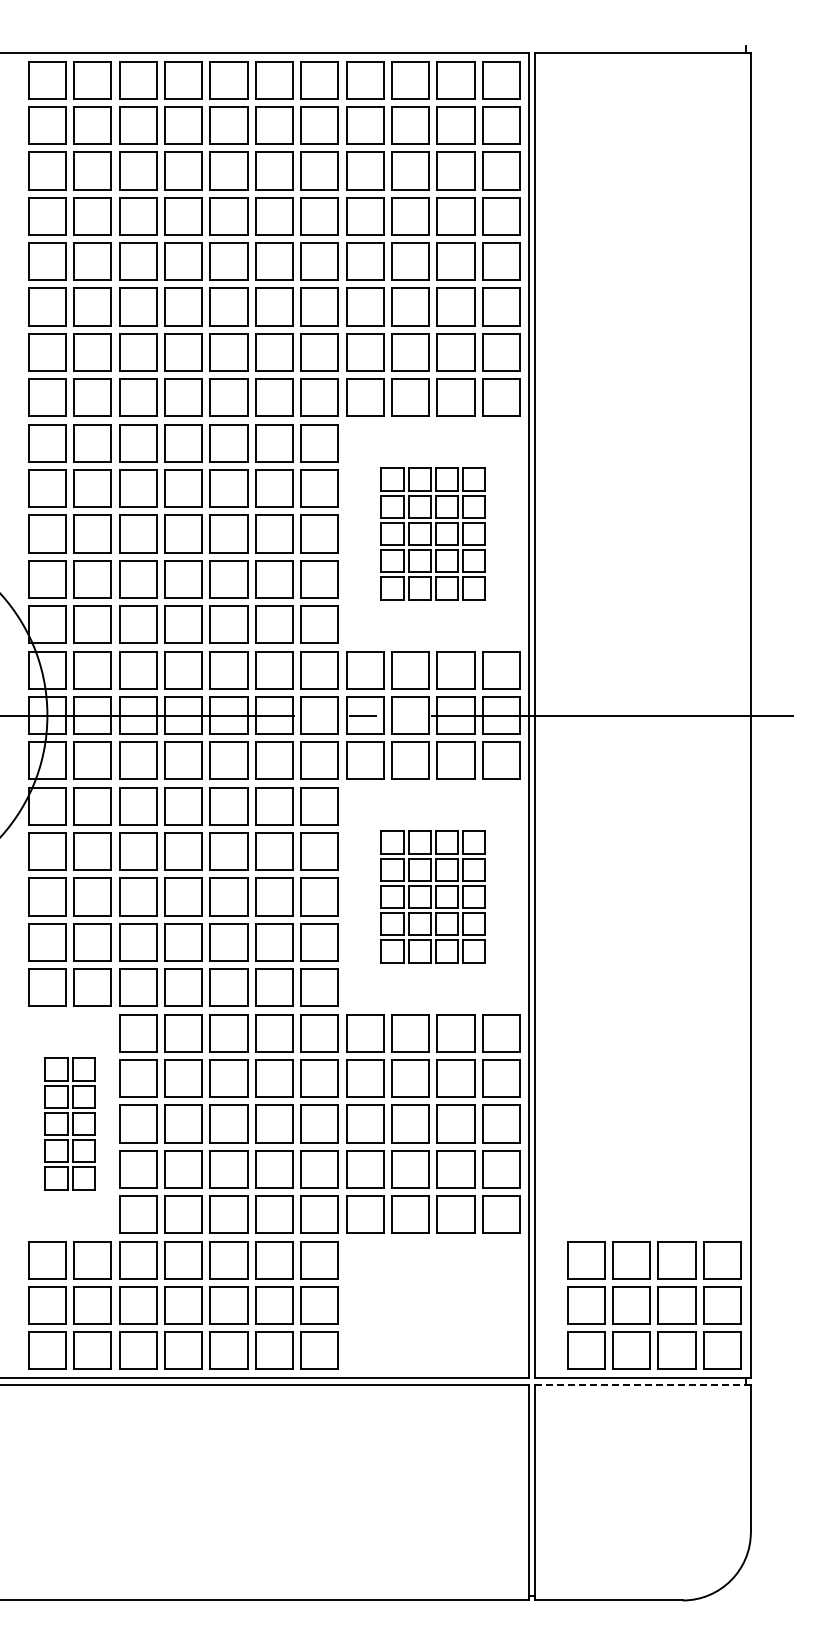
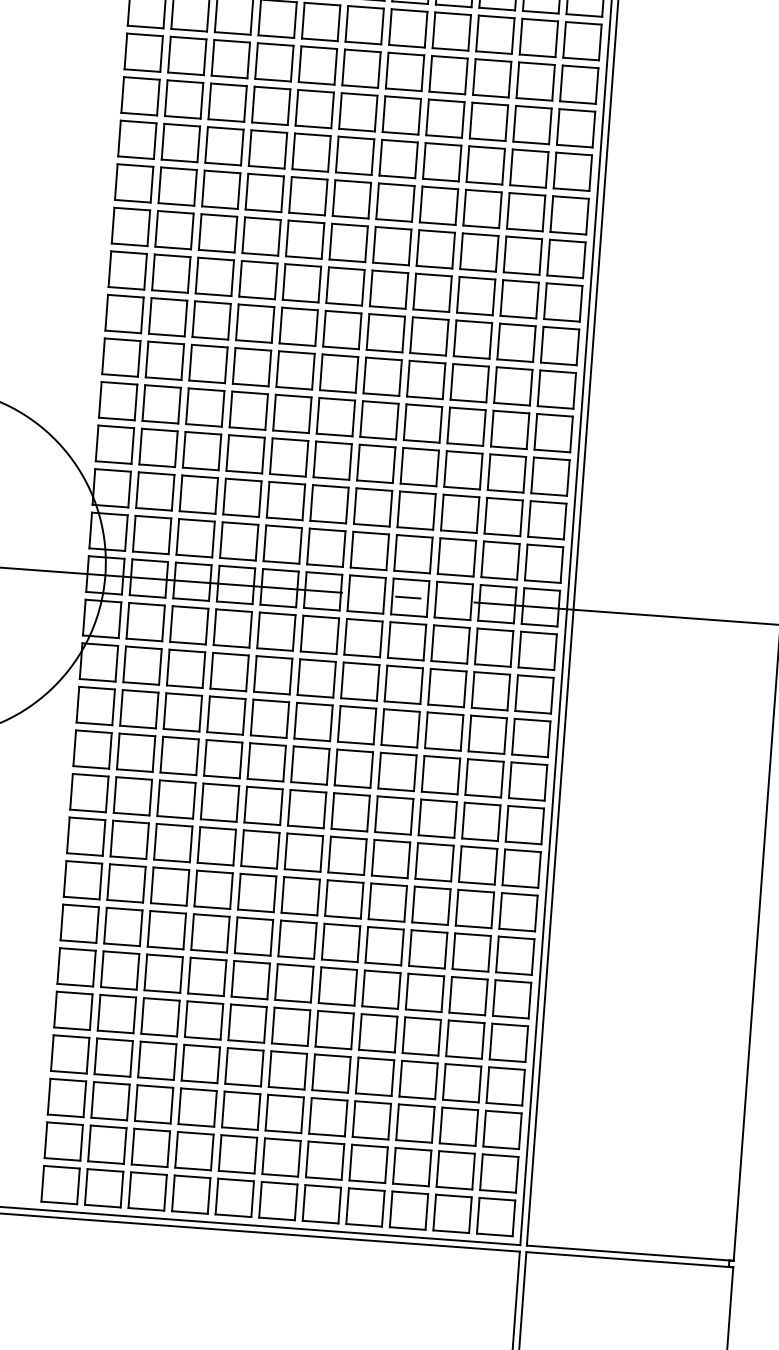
part: (433, 533) -> (488, 427), size x1.67
part: (433, 896) -> (463, 776), size x1.67
part: (69, 1123) -> (97, 968), size x1.67
part: (654, 1305) -> (434, 1168), moved
line: (643, 1384) -> (630, 1259), dashed -> solid

